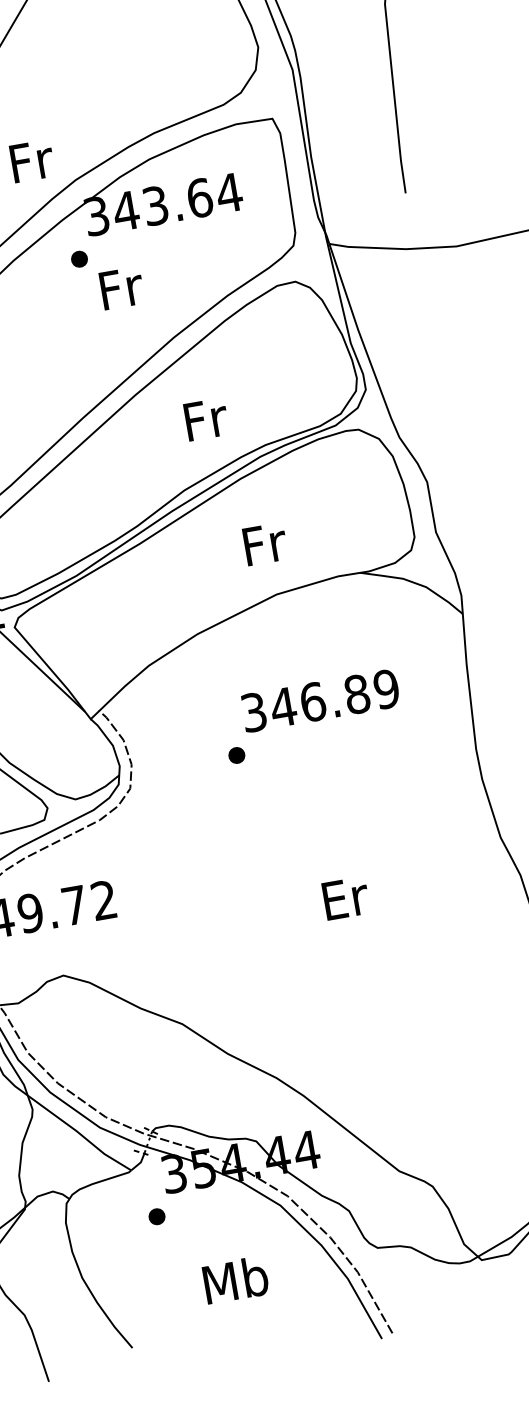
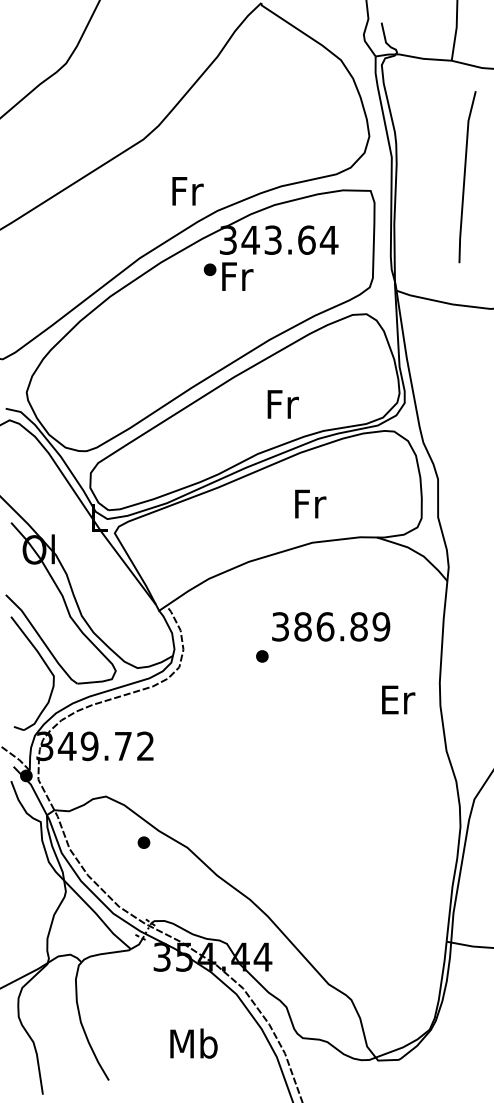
text: (121, 288) -> (237, 276), moved
text: (282, 706) -> (302, 626), 346.89 -> 386.89
text: (345, 897) -> (398, 699), moved
part: (156, 1216) -> (143, 842), moved

